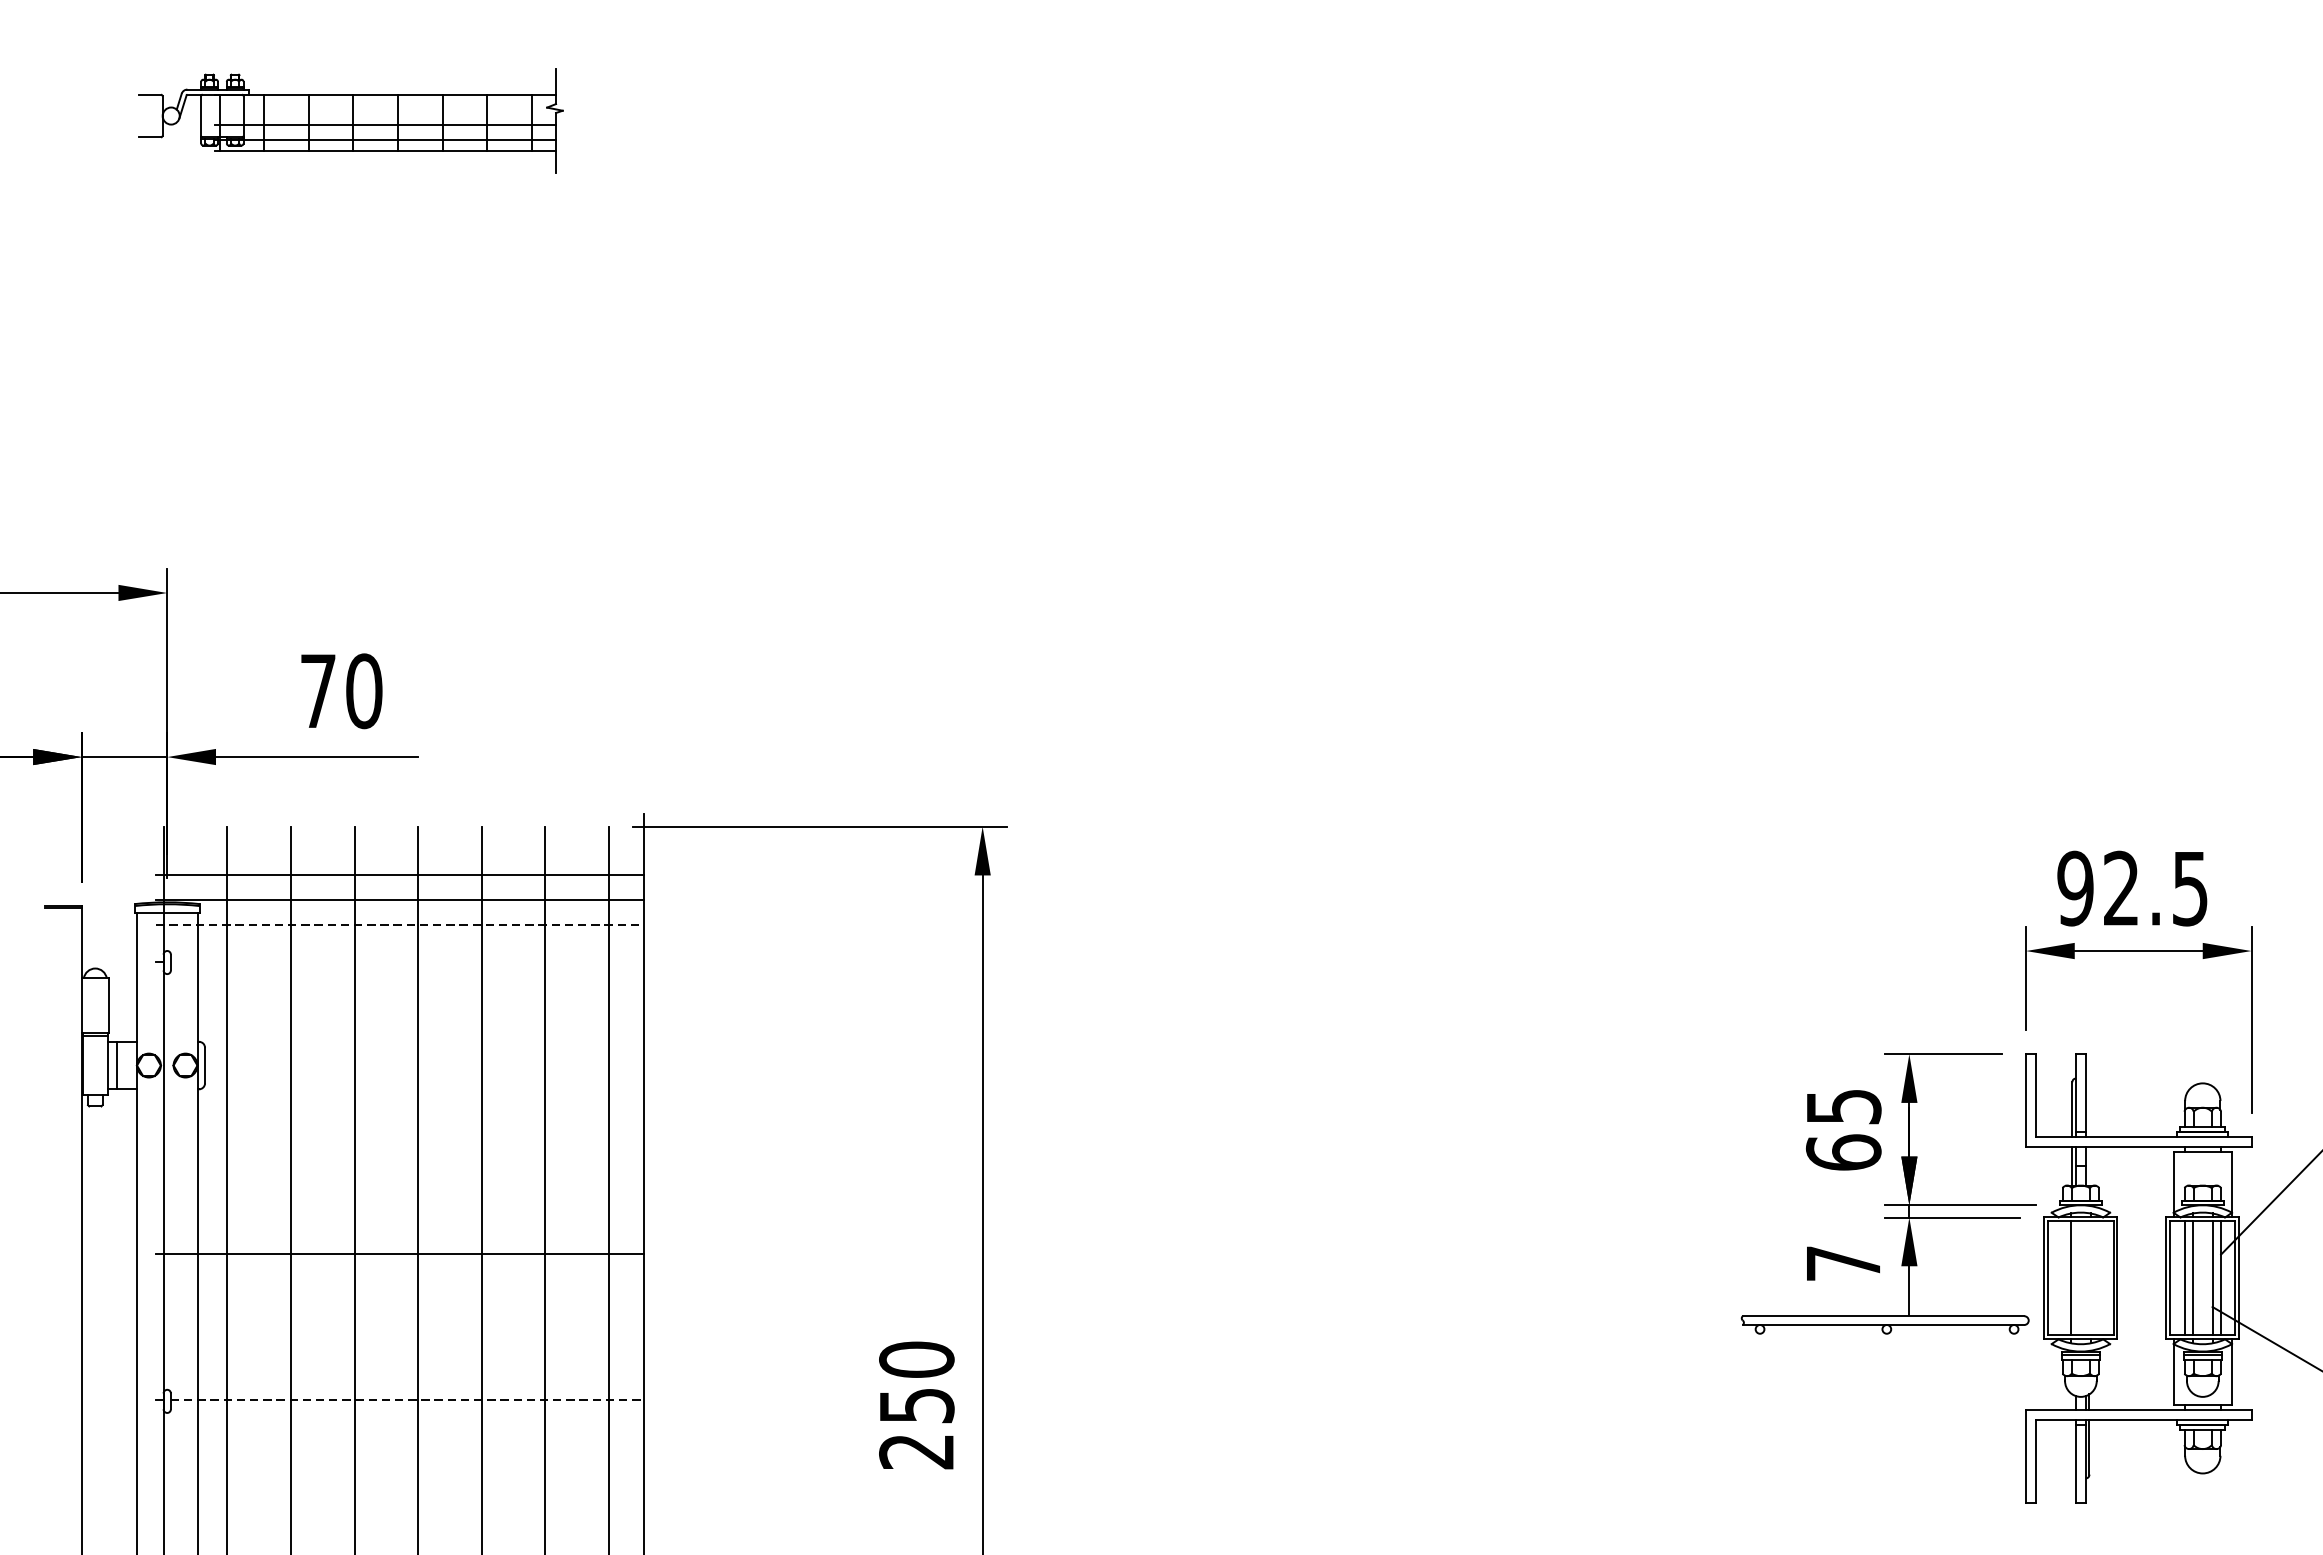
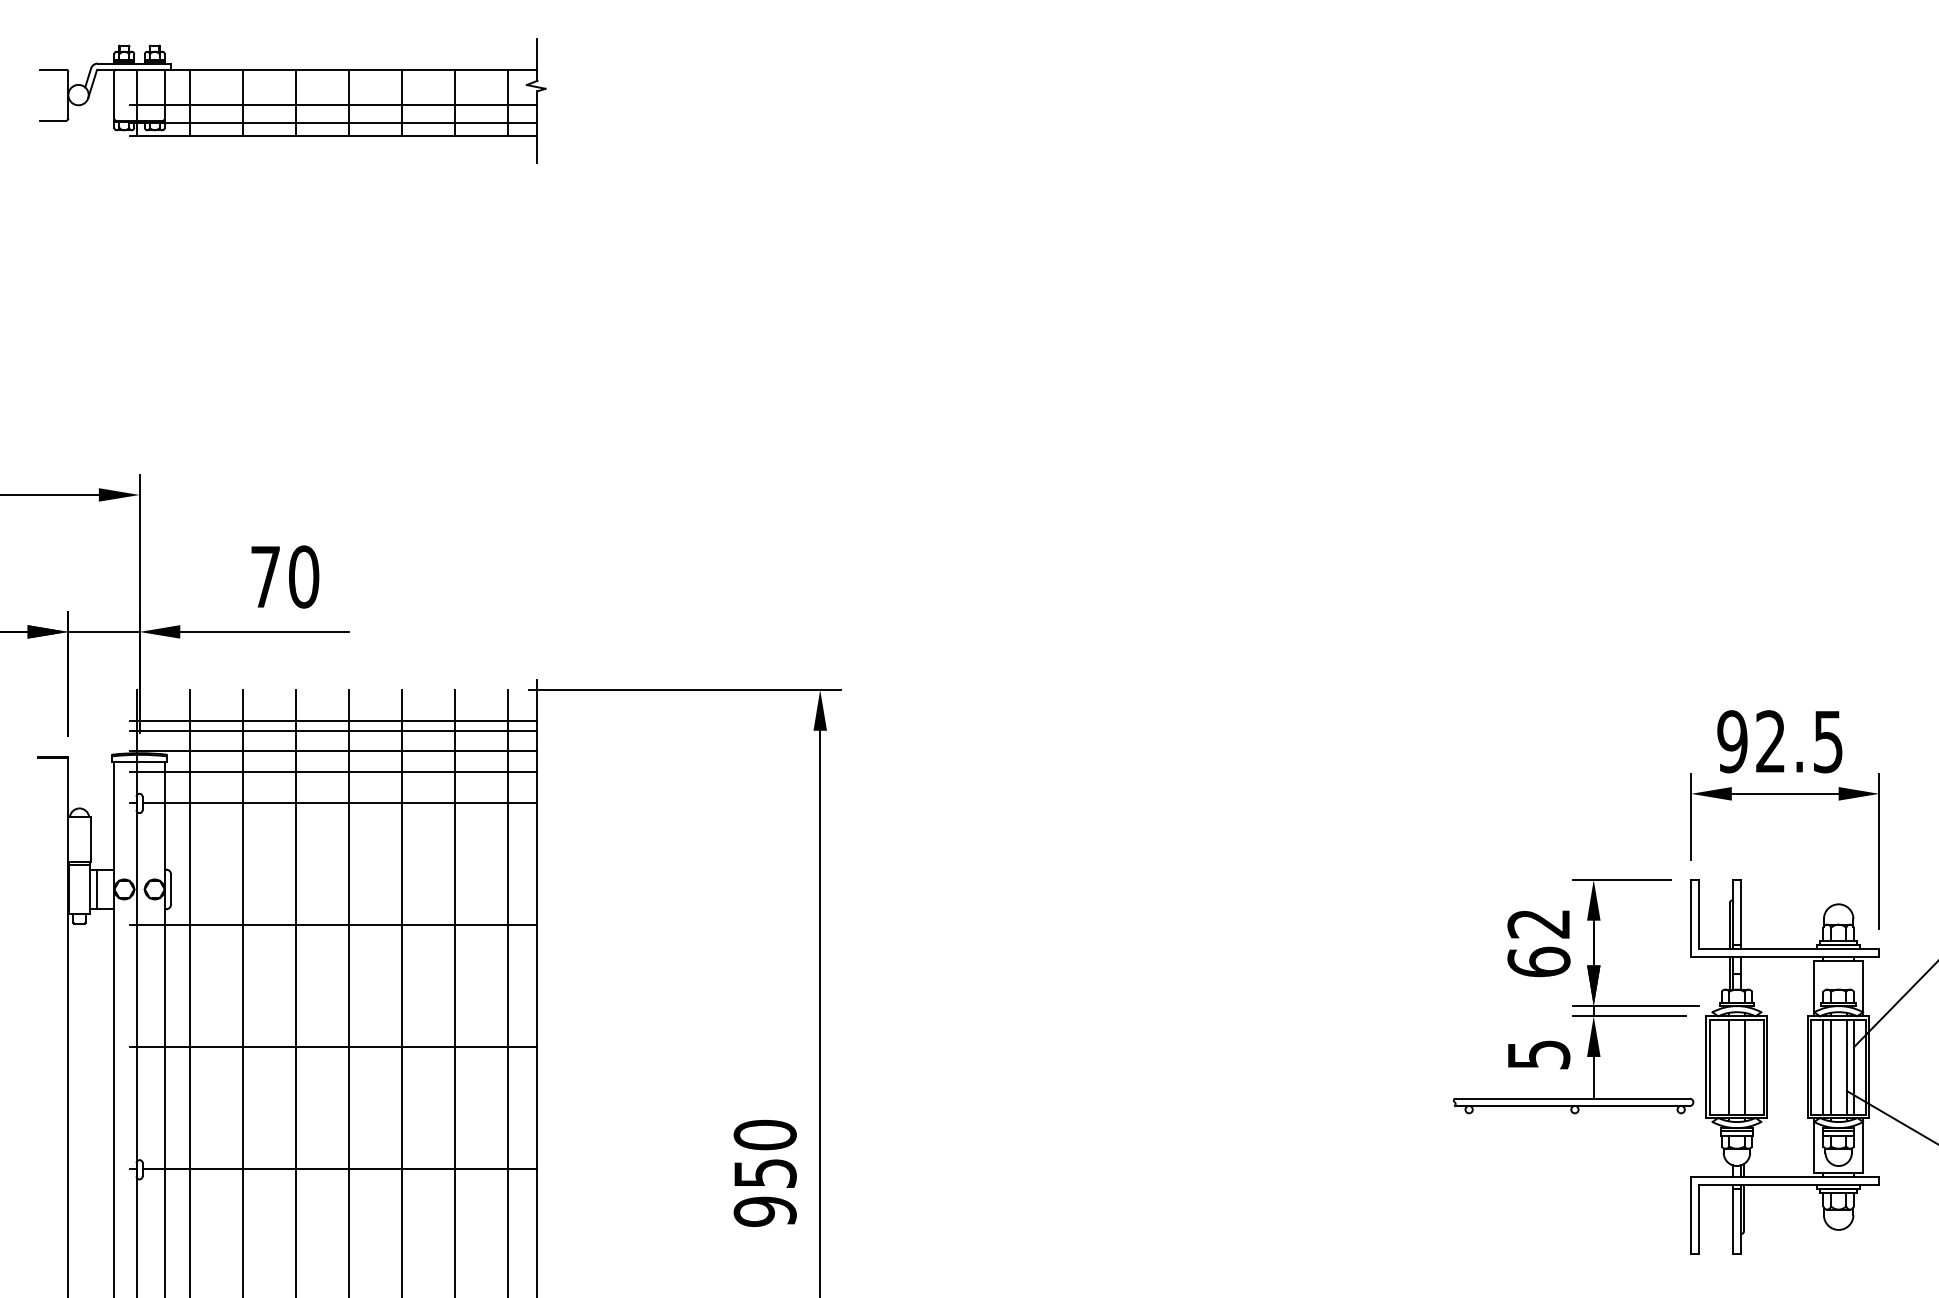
part: (350, 120) -> (292, 100), size x1.43
line: (399, 863) -> (333, 720), added
line: (399, 925) -> (333, 772), dashed -> solid
line: (406, 961) -> (339, 802), added
line: (399, 1107) -> (333, 924), added
text: (1843, 1107) -> (1538, 924), 65 -> 62
text: (1844, 1263) -> (1539, 1054), 7 -> 5
line: (2091, 1277) -> (1745, 1066), added
line: (407, 1399) -> (340, 1168), dashed -> solid
text: (915, 1451) -> (764, 1211), 250 -> 950

